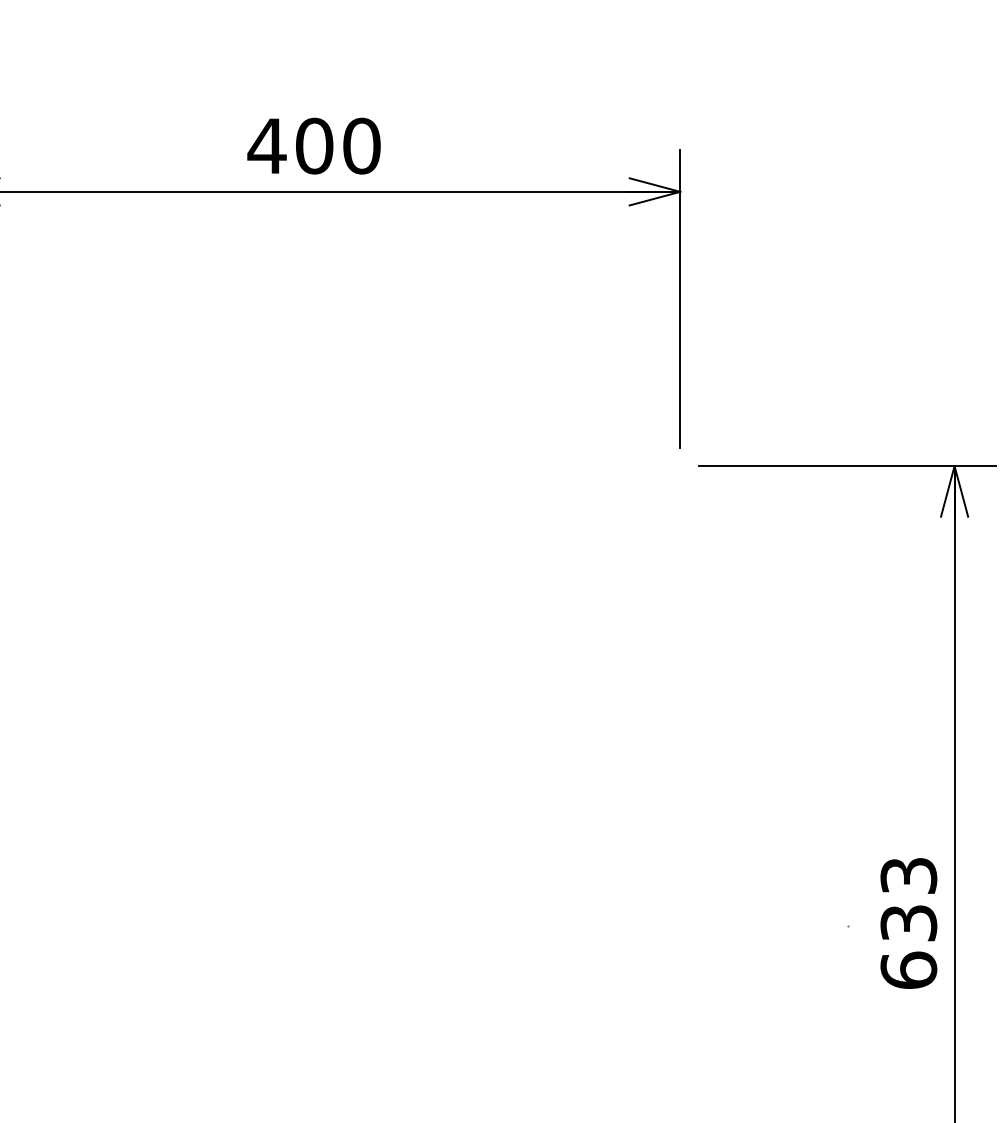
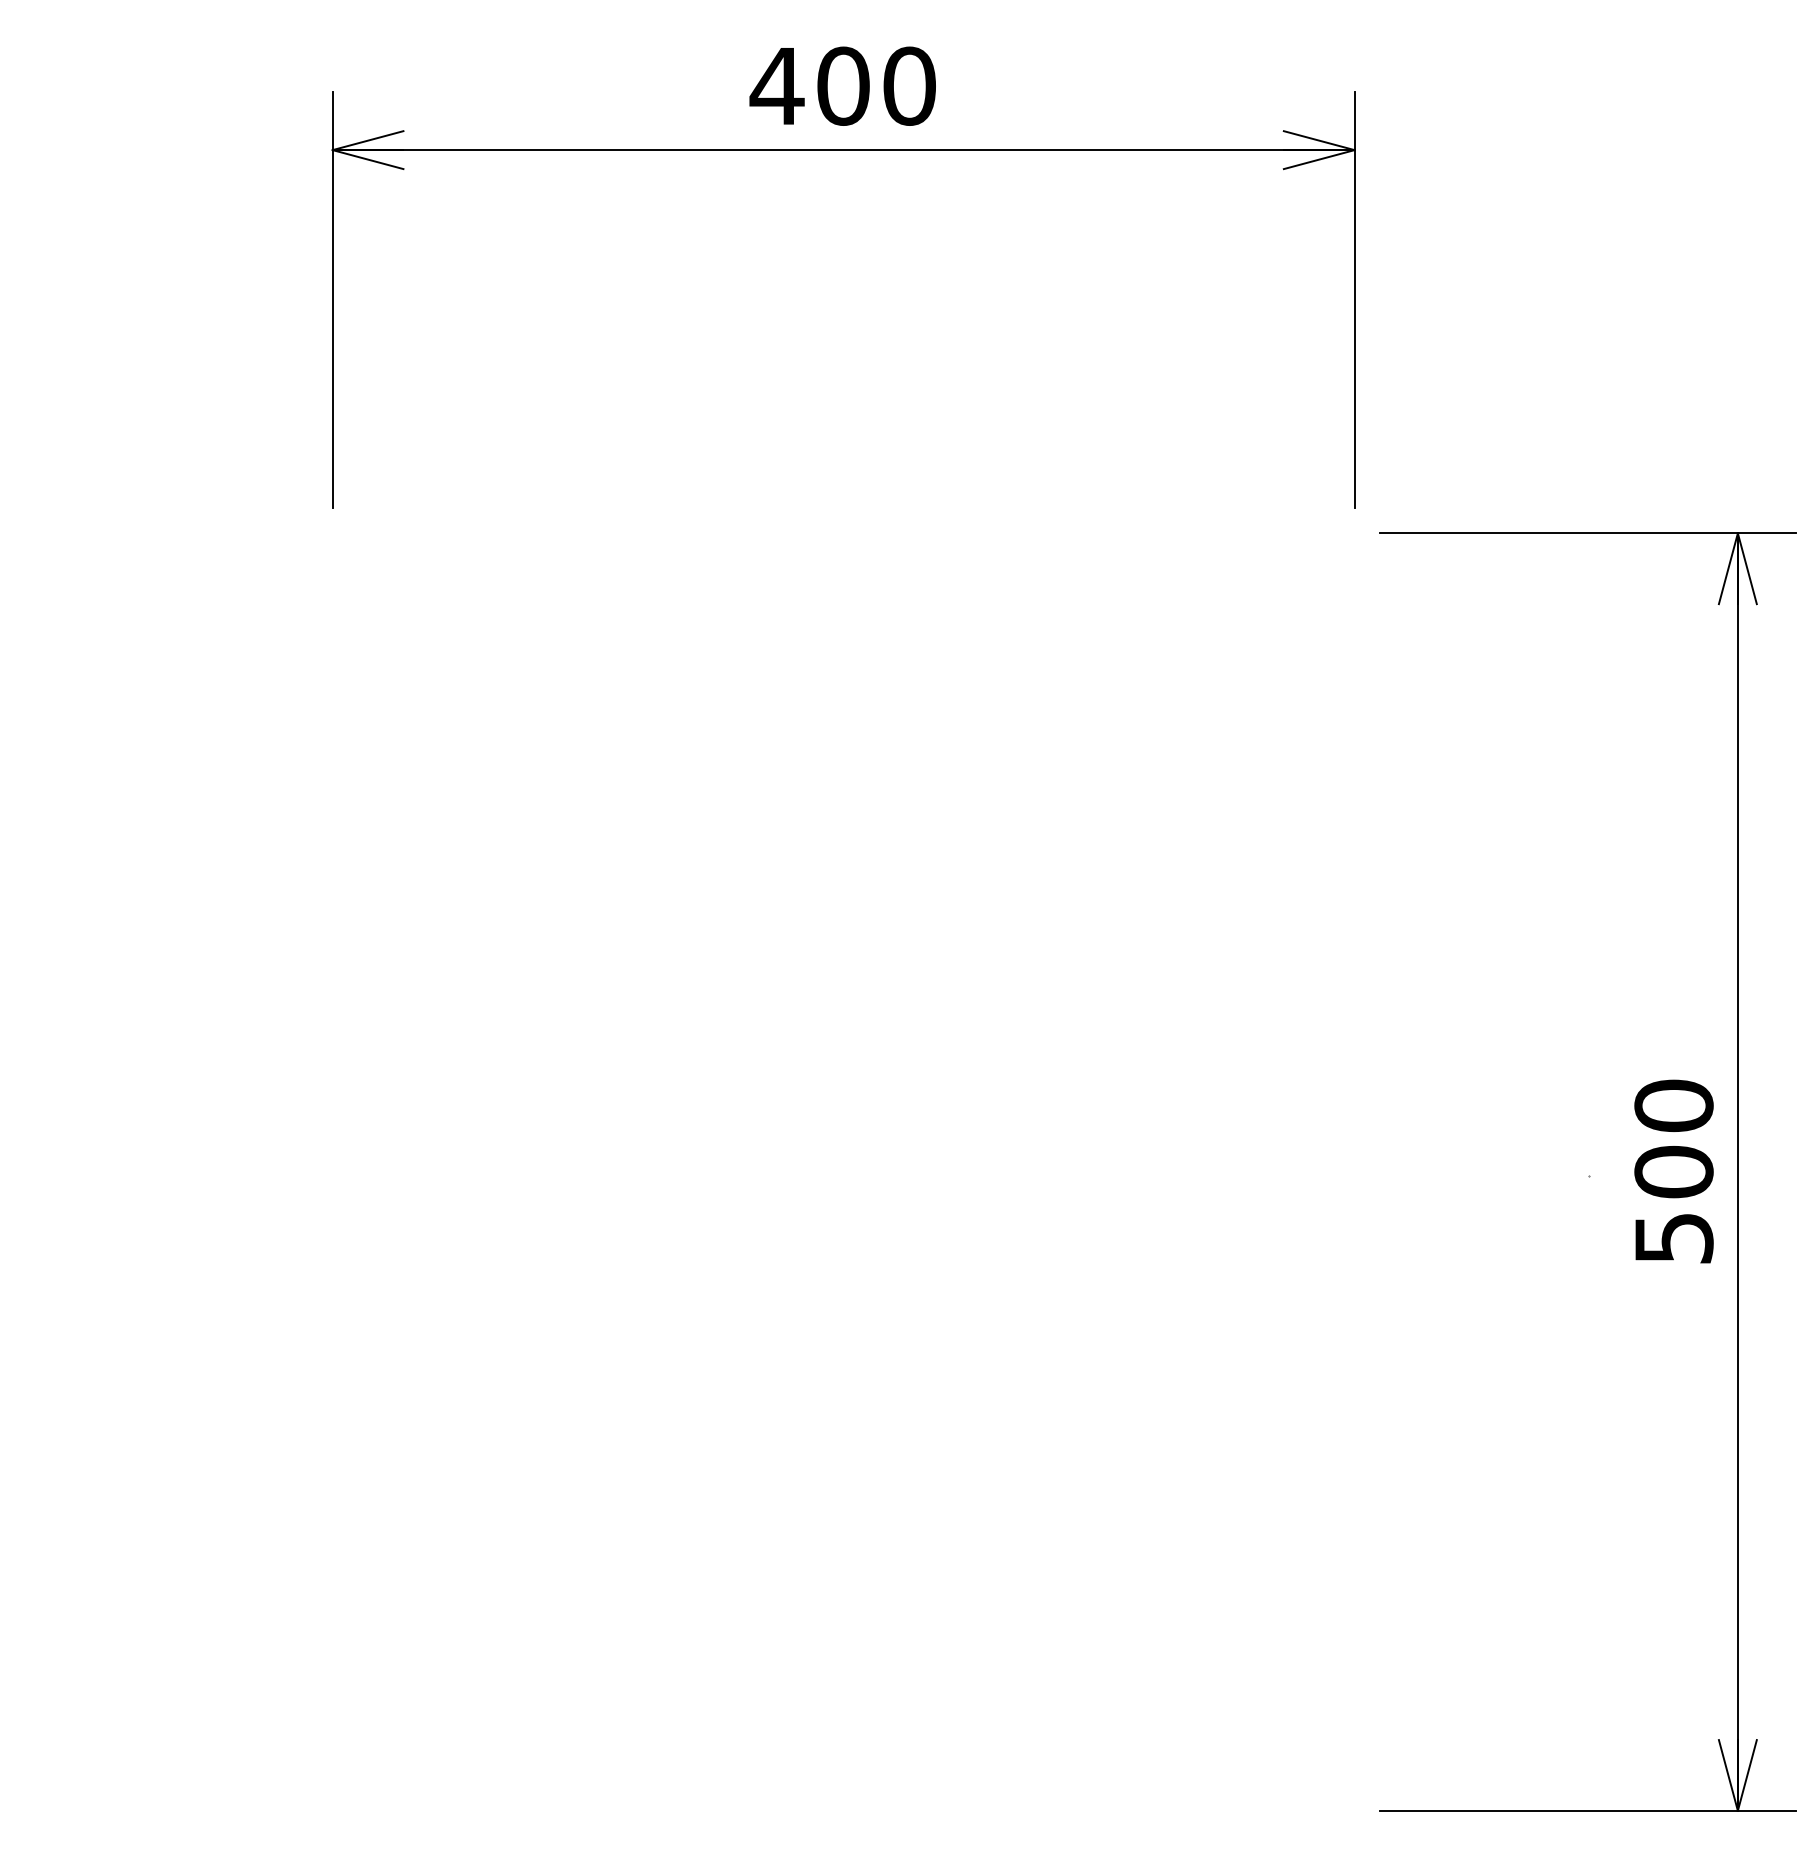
text: (908, 922) -> (1673, 1171), 633 -> 500

